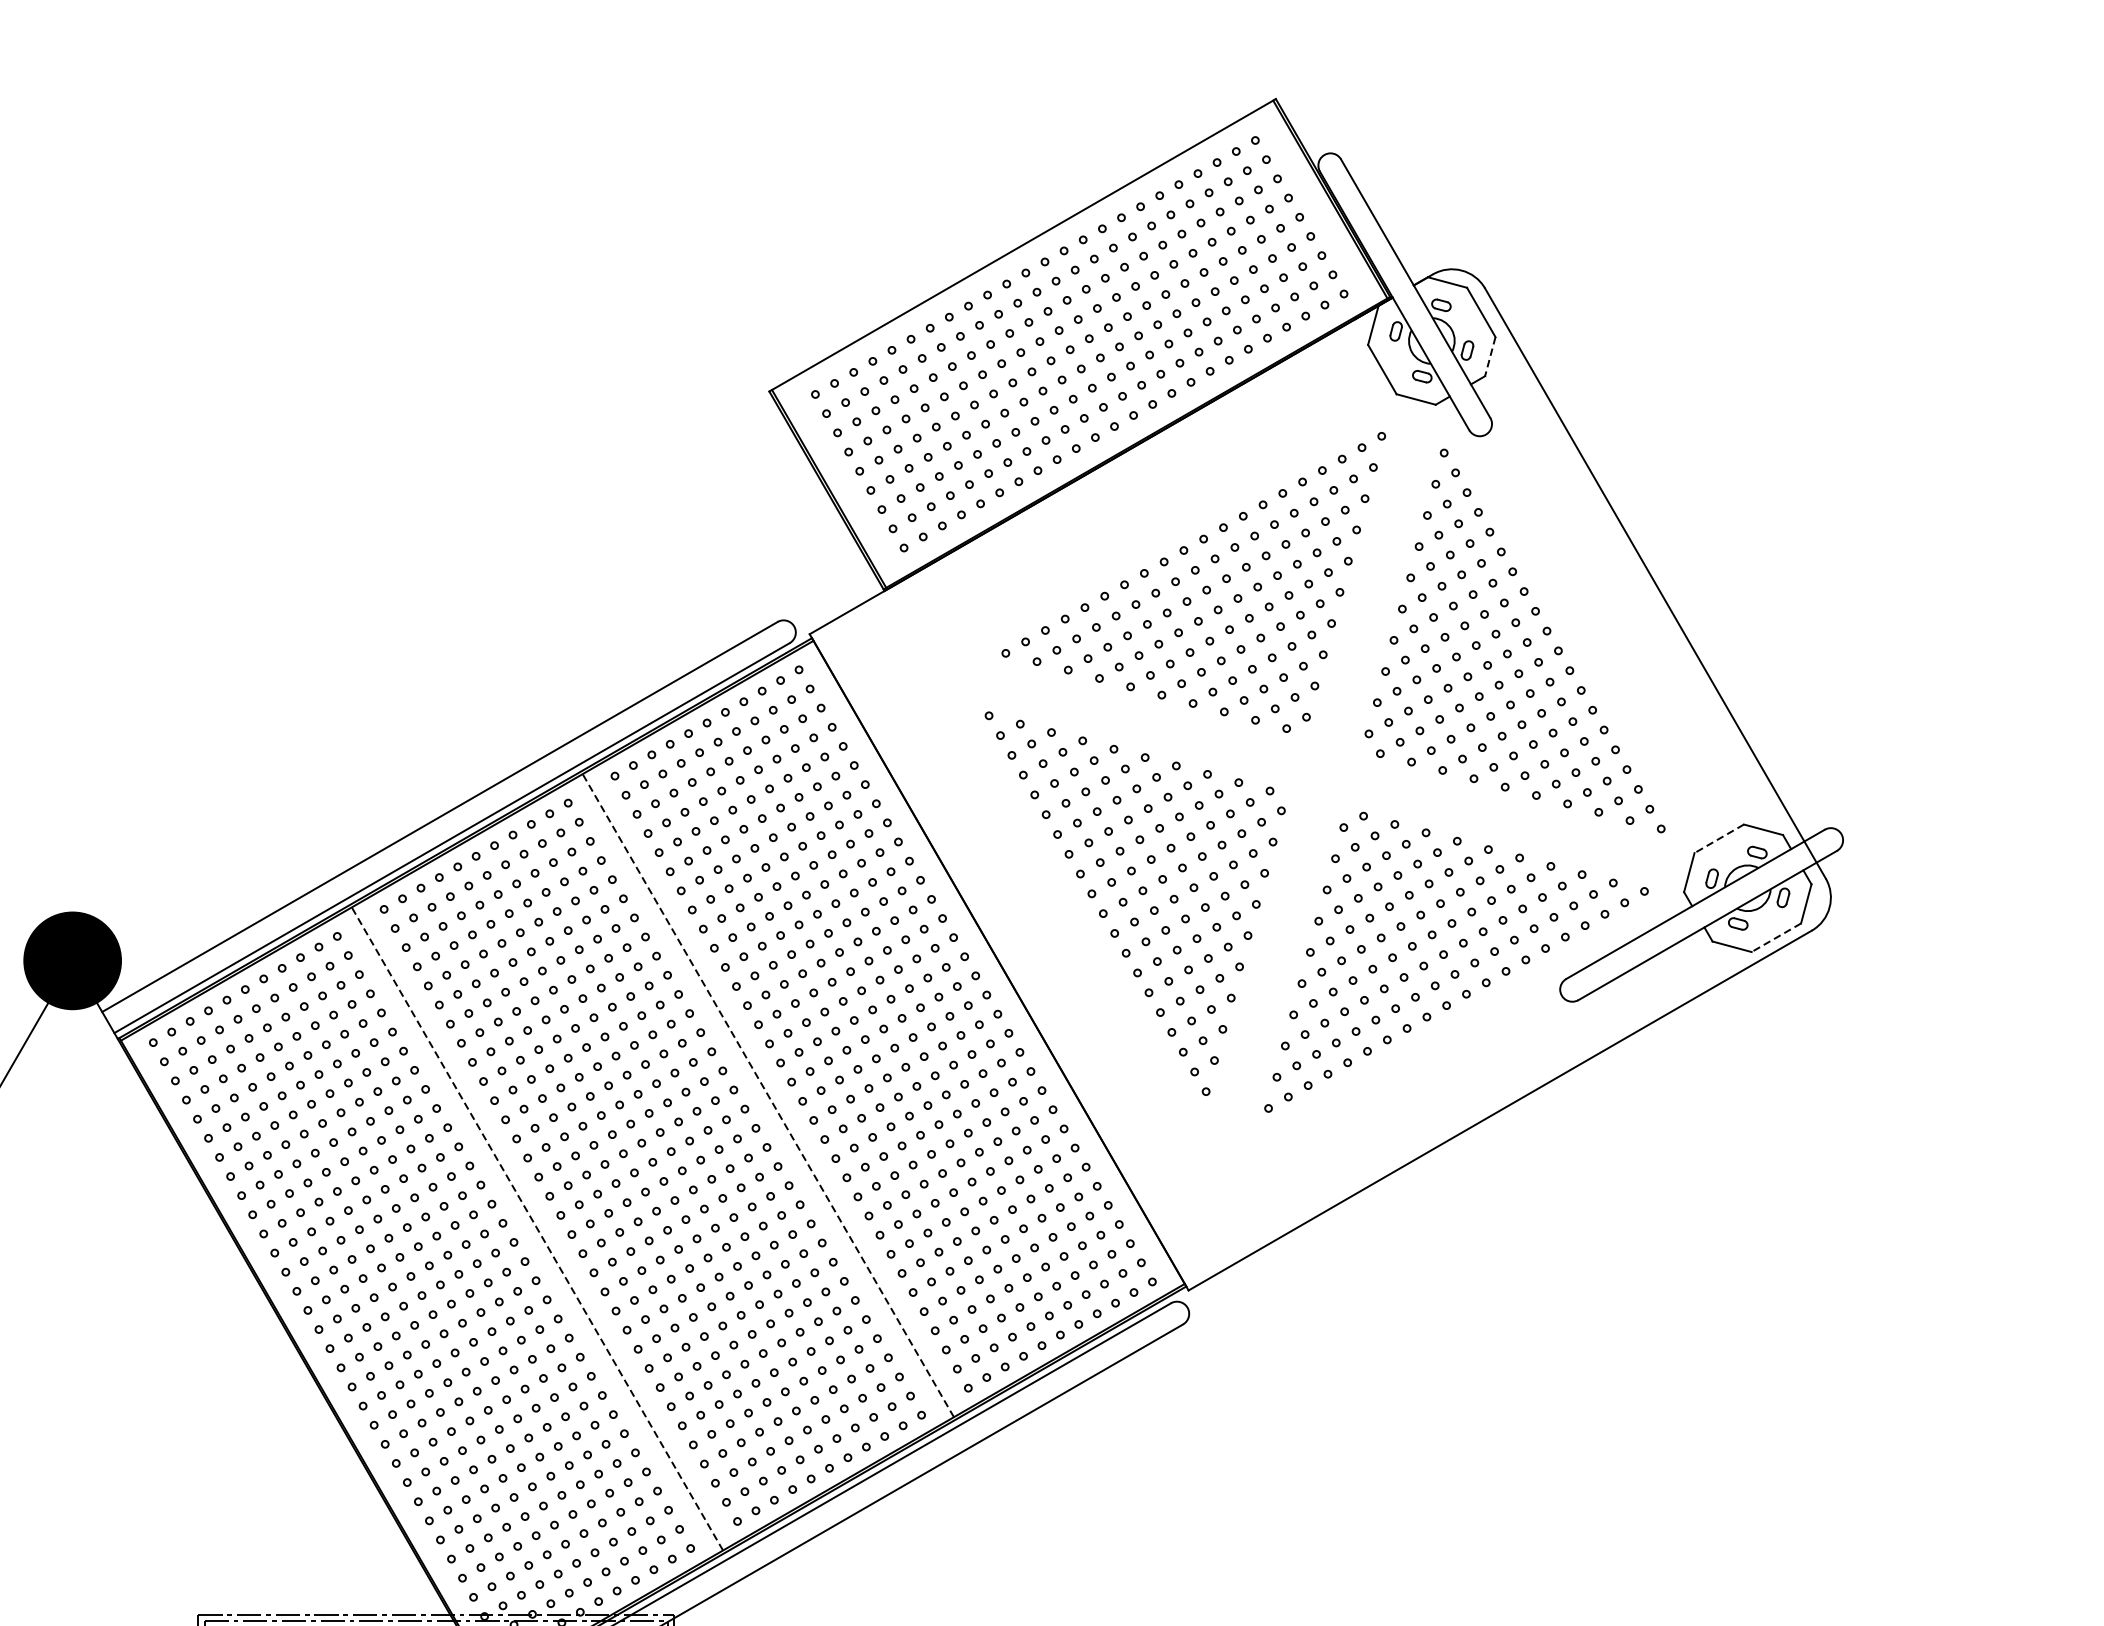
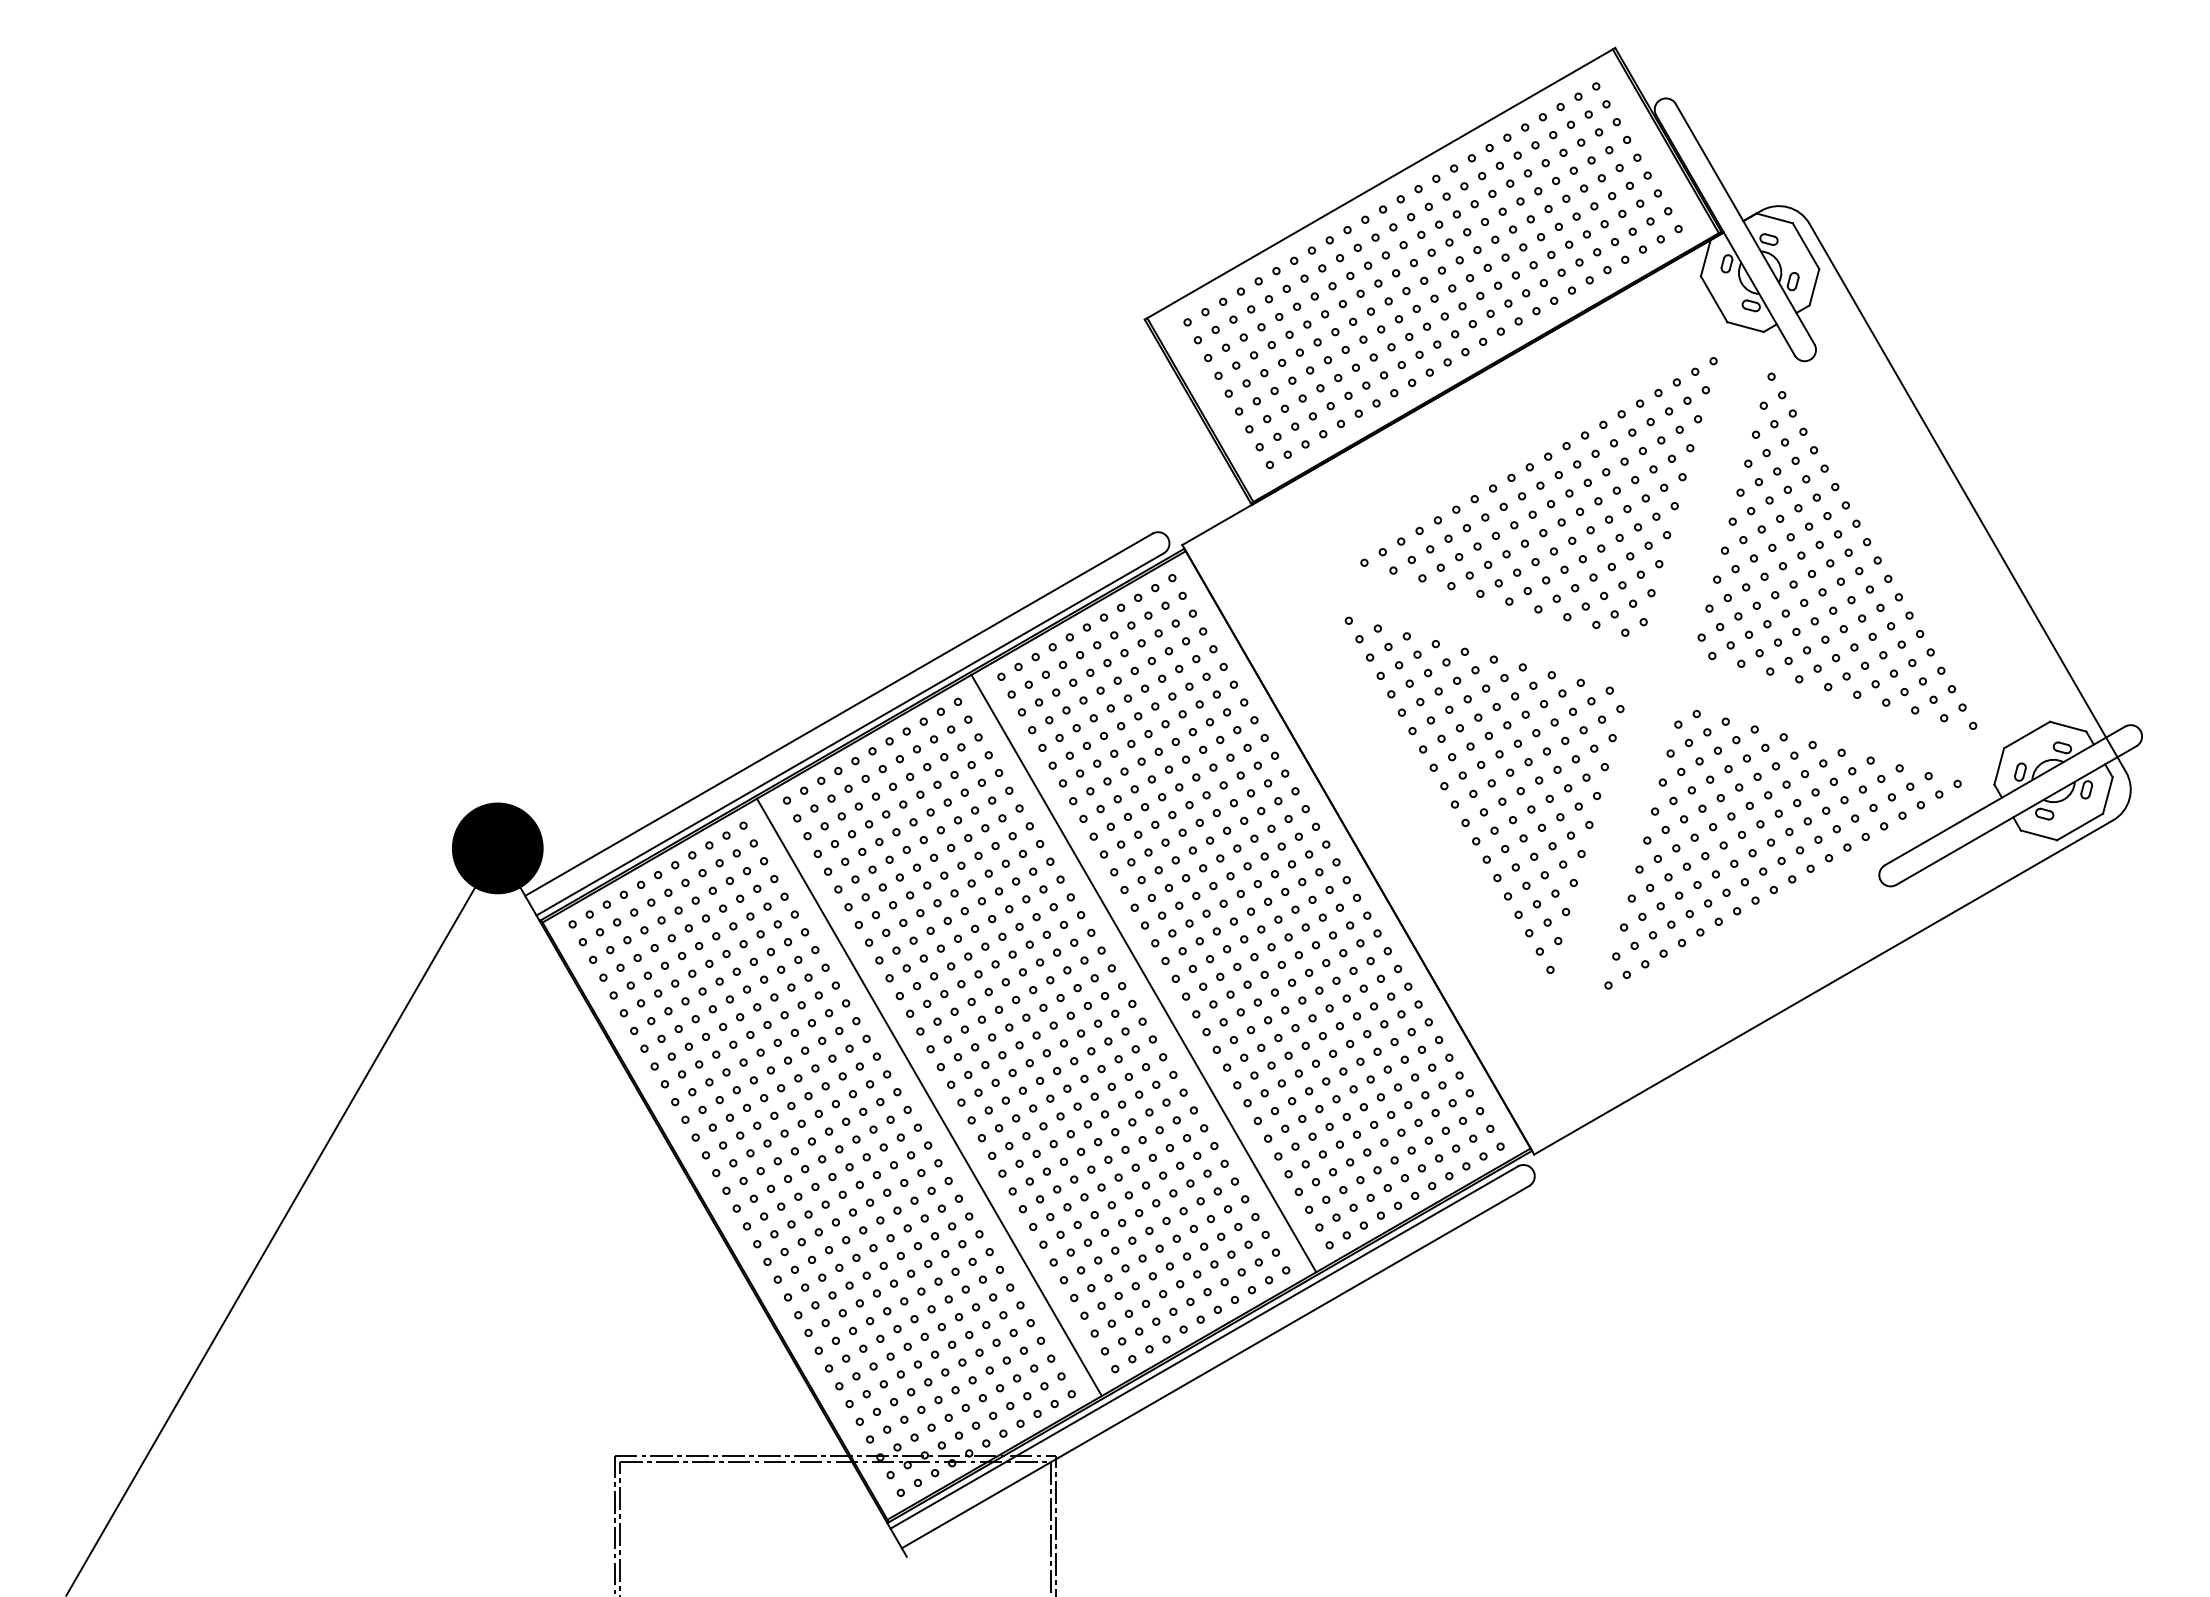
line: (1490, 356) -> (1814, 287), dashed -> solid
line: (1719, 839) -> (2027, 735), dashed -> solid
line: (1776, 937) -> (2080, 826), dashed -> solid
line: (767, 1095) -> (1143, 973), dashed -> solid
line: (537, 1229) -> (929, 1097), dashed -> solid

